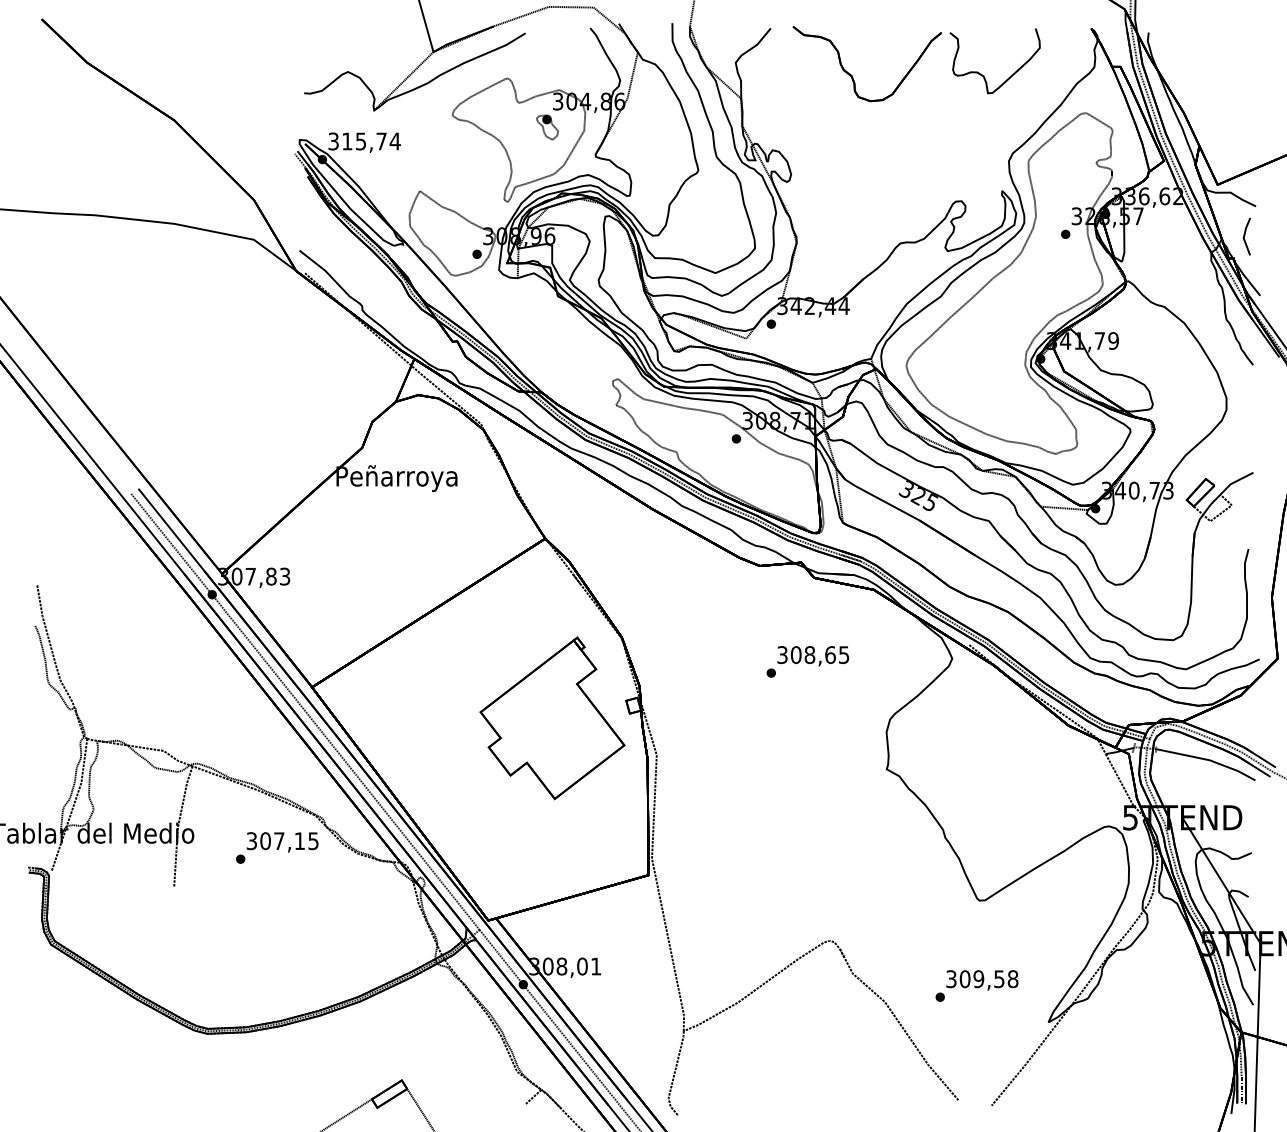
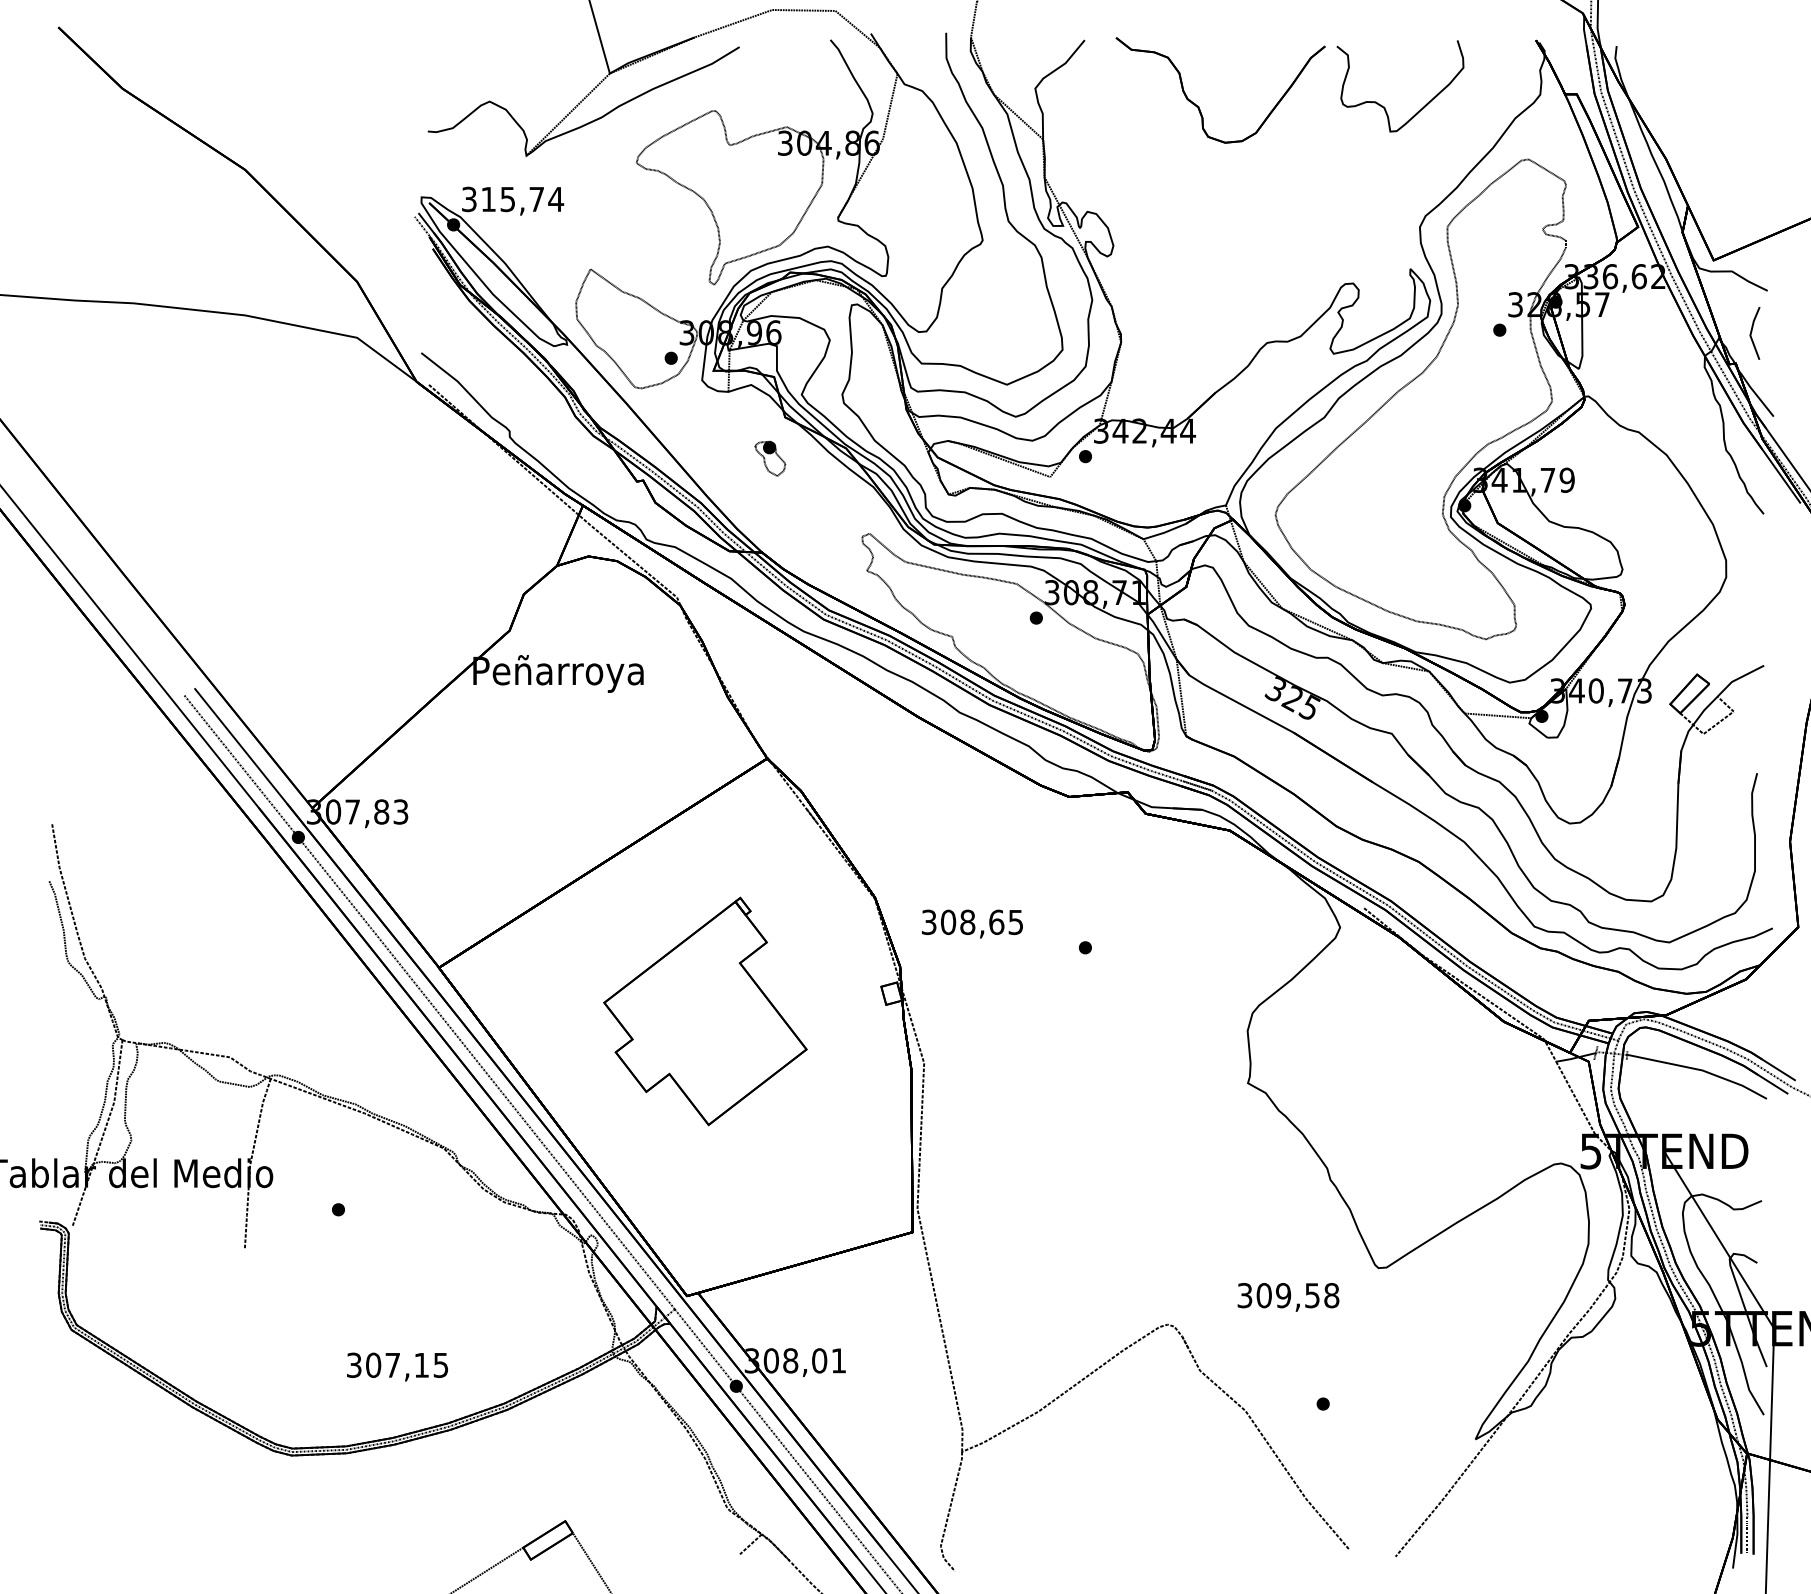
part: (547, 127) -> (770, 458), moved
text: (813, 655) -> (972, 923), moved
part: (552, 718) -> (705, 1011), moved
text: (282, 841) -> (397, 1366), moved
text: (982, 980) -> (1288, 1297), moved

